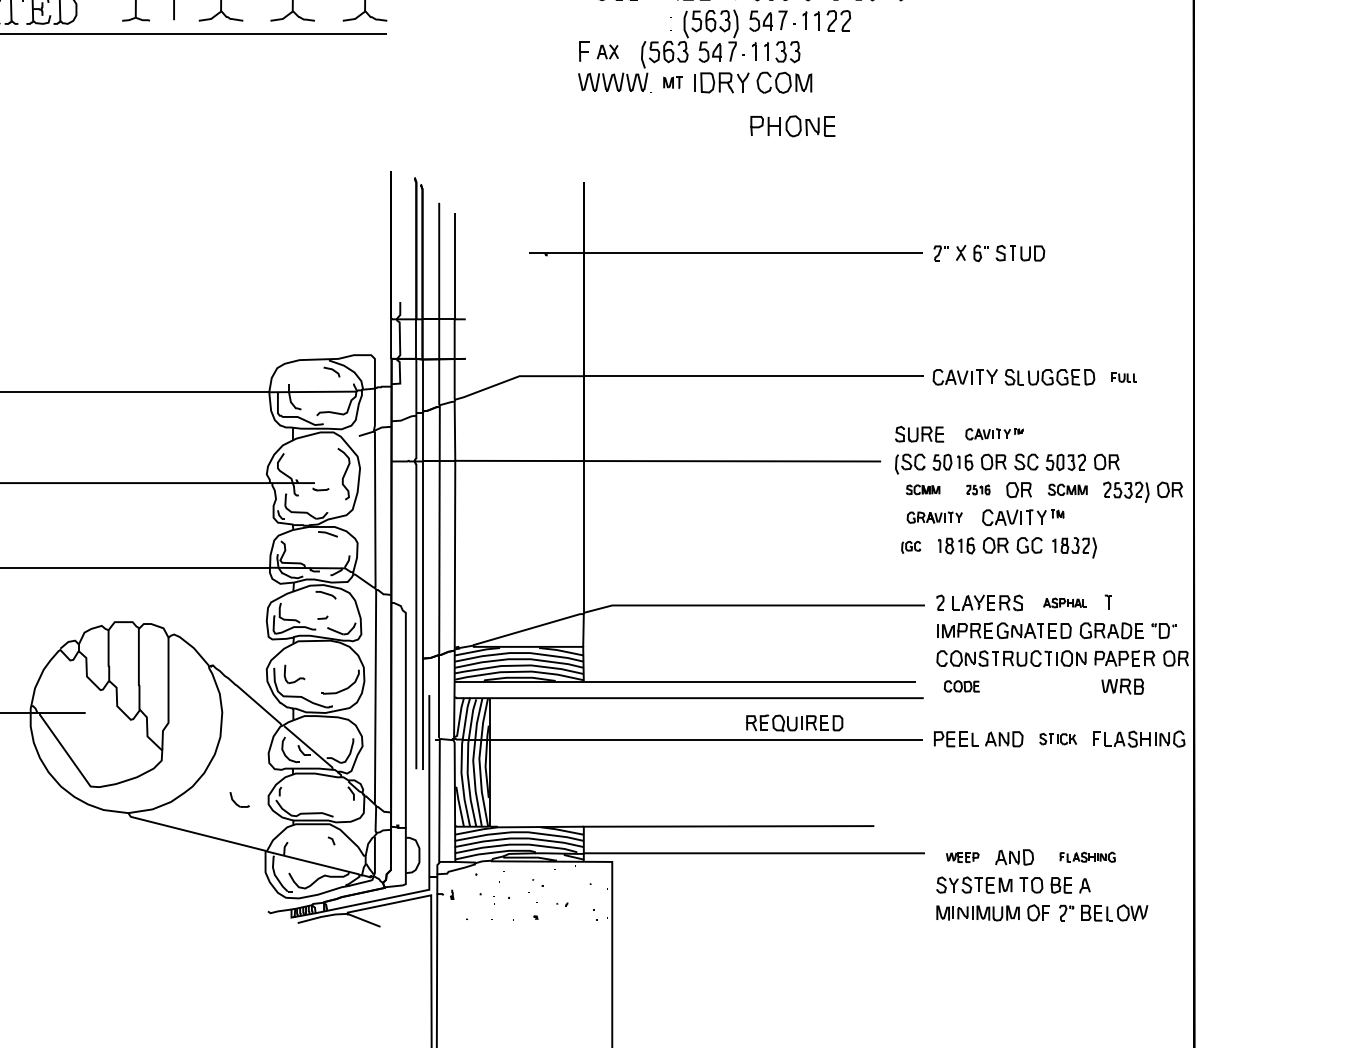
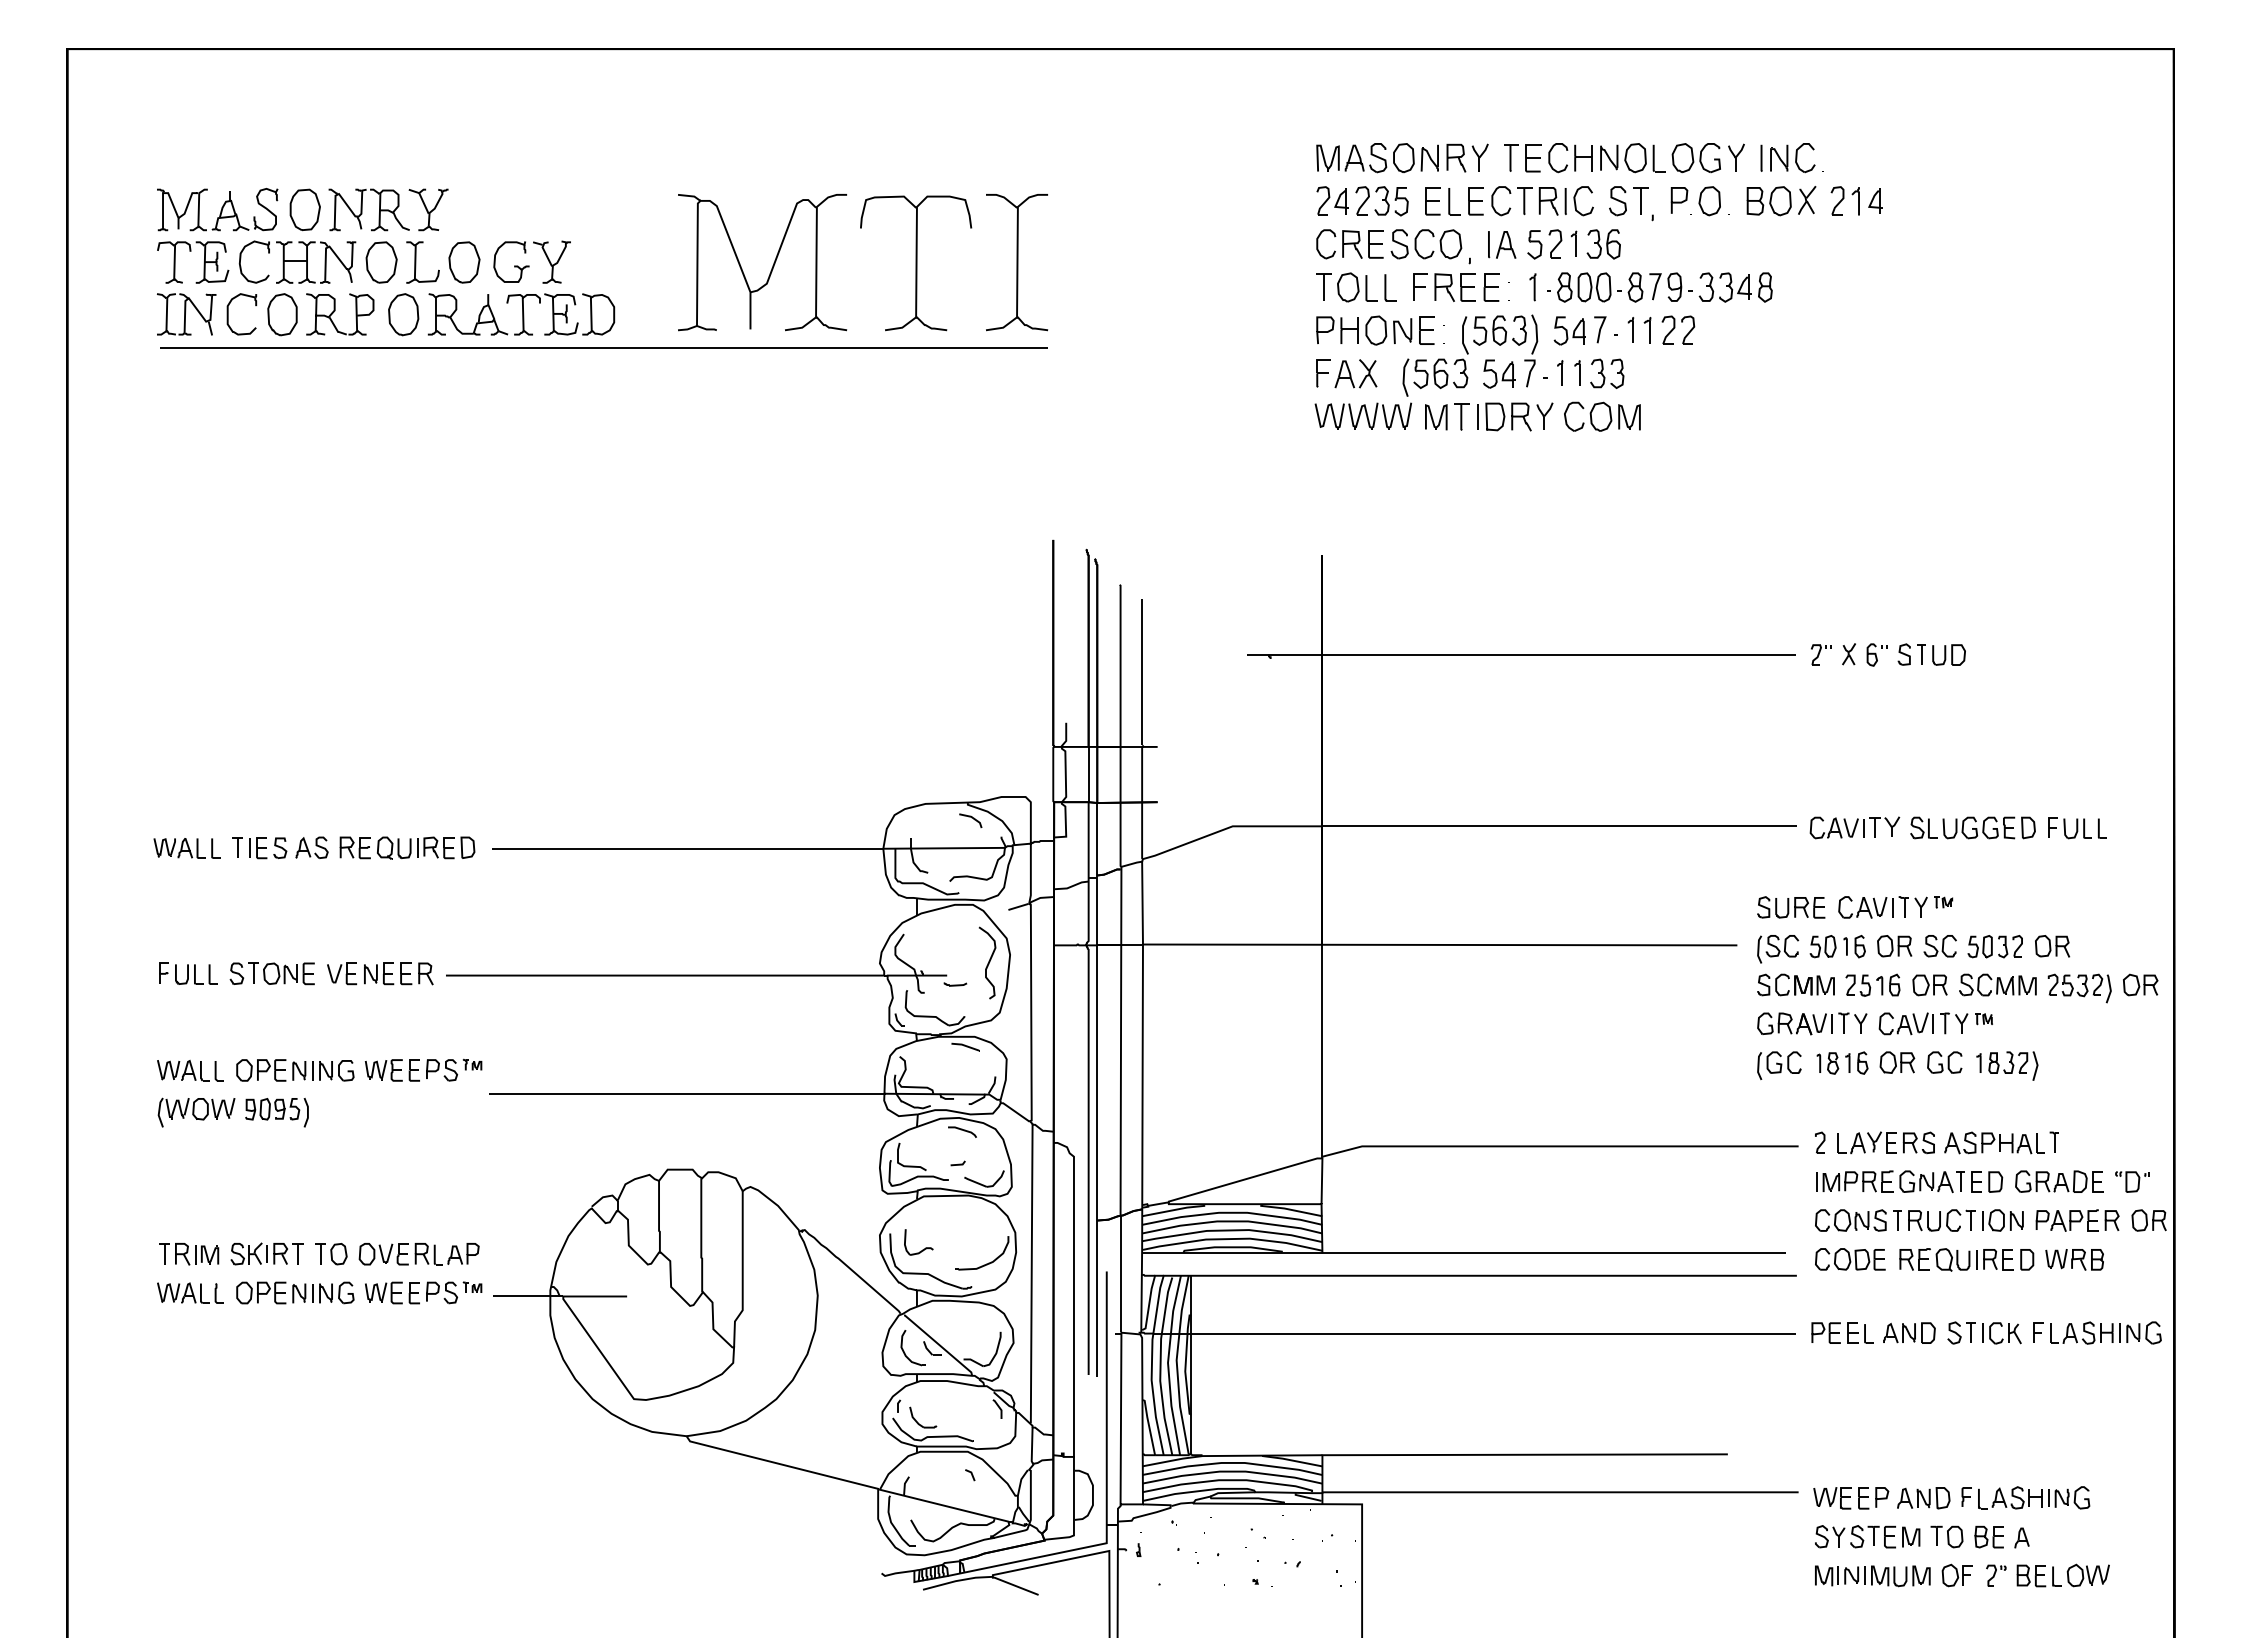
part: (607, 51) -> (1355, 373), size x1.43
part: (673, 82) -> (1447, 416), size x1.67
part: (793, 126) -> (1375, 330), moved
part: (1124, 377) -> (2077, 828), size x1.67
part: (994, 434) -> (1895, 907), size x1.43
part: (922, 489) -> (1795, 984), size x1.67
part: (977, 489) -> (1872, 984), size x1.67
part: (1067, 489) -> (1997, 984), size x1.43
part: (934, 517) -> (1812, 1023), size x1.43
part: (911, 547) -> (1779, 1065), size x1.67
part: (1065, 602) -> (1994, 1142), size x1.67
part: (962, 686) -> (1850, 1259), size x1.43
part: (794, 723) -> (1966, 1259), moved
part: (1058, 738) -> (1984, 1332), size x1.43
part: (236, 803) -> (918, 1422), moved
part: (962, 857) -> (1851, 1498), size x1.67
part: (1087, 857) -> (2025, 1497), size x1.67

